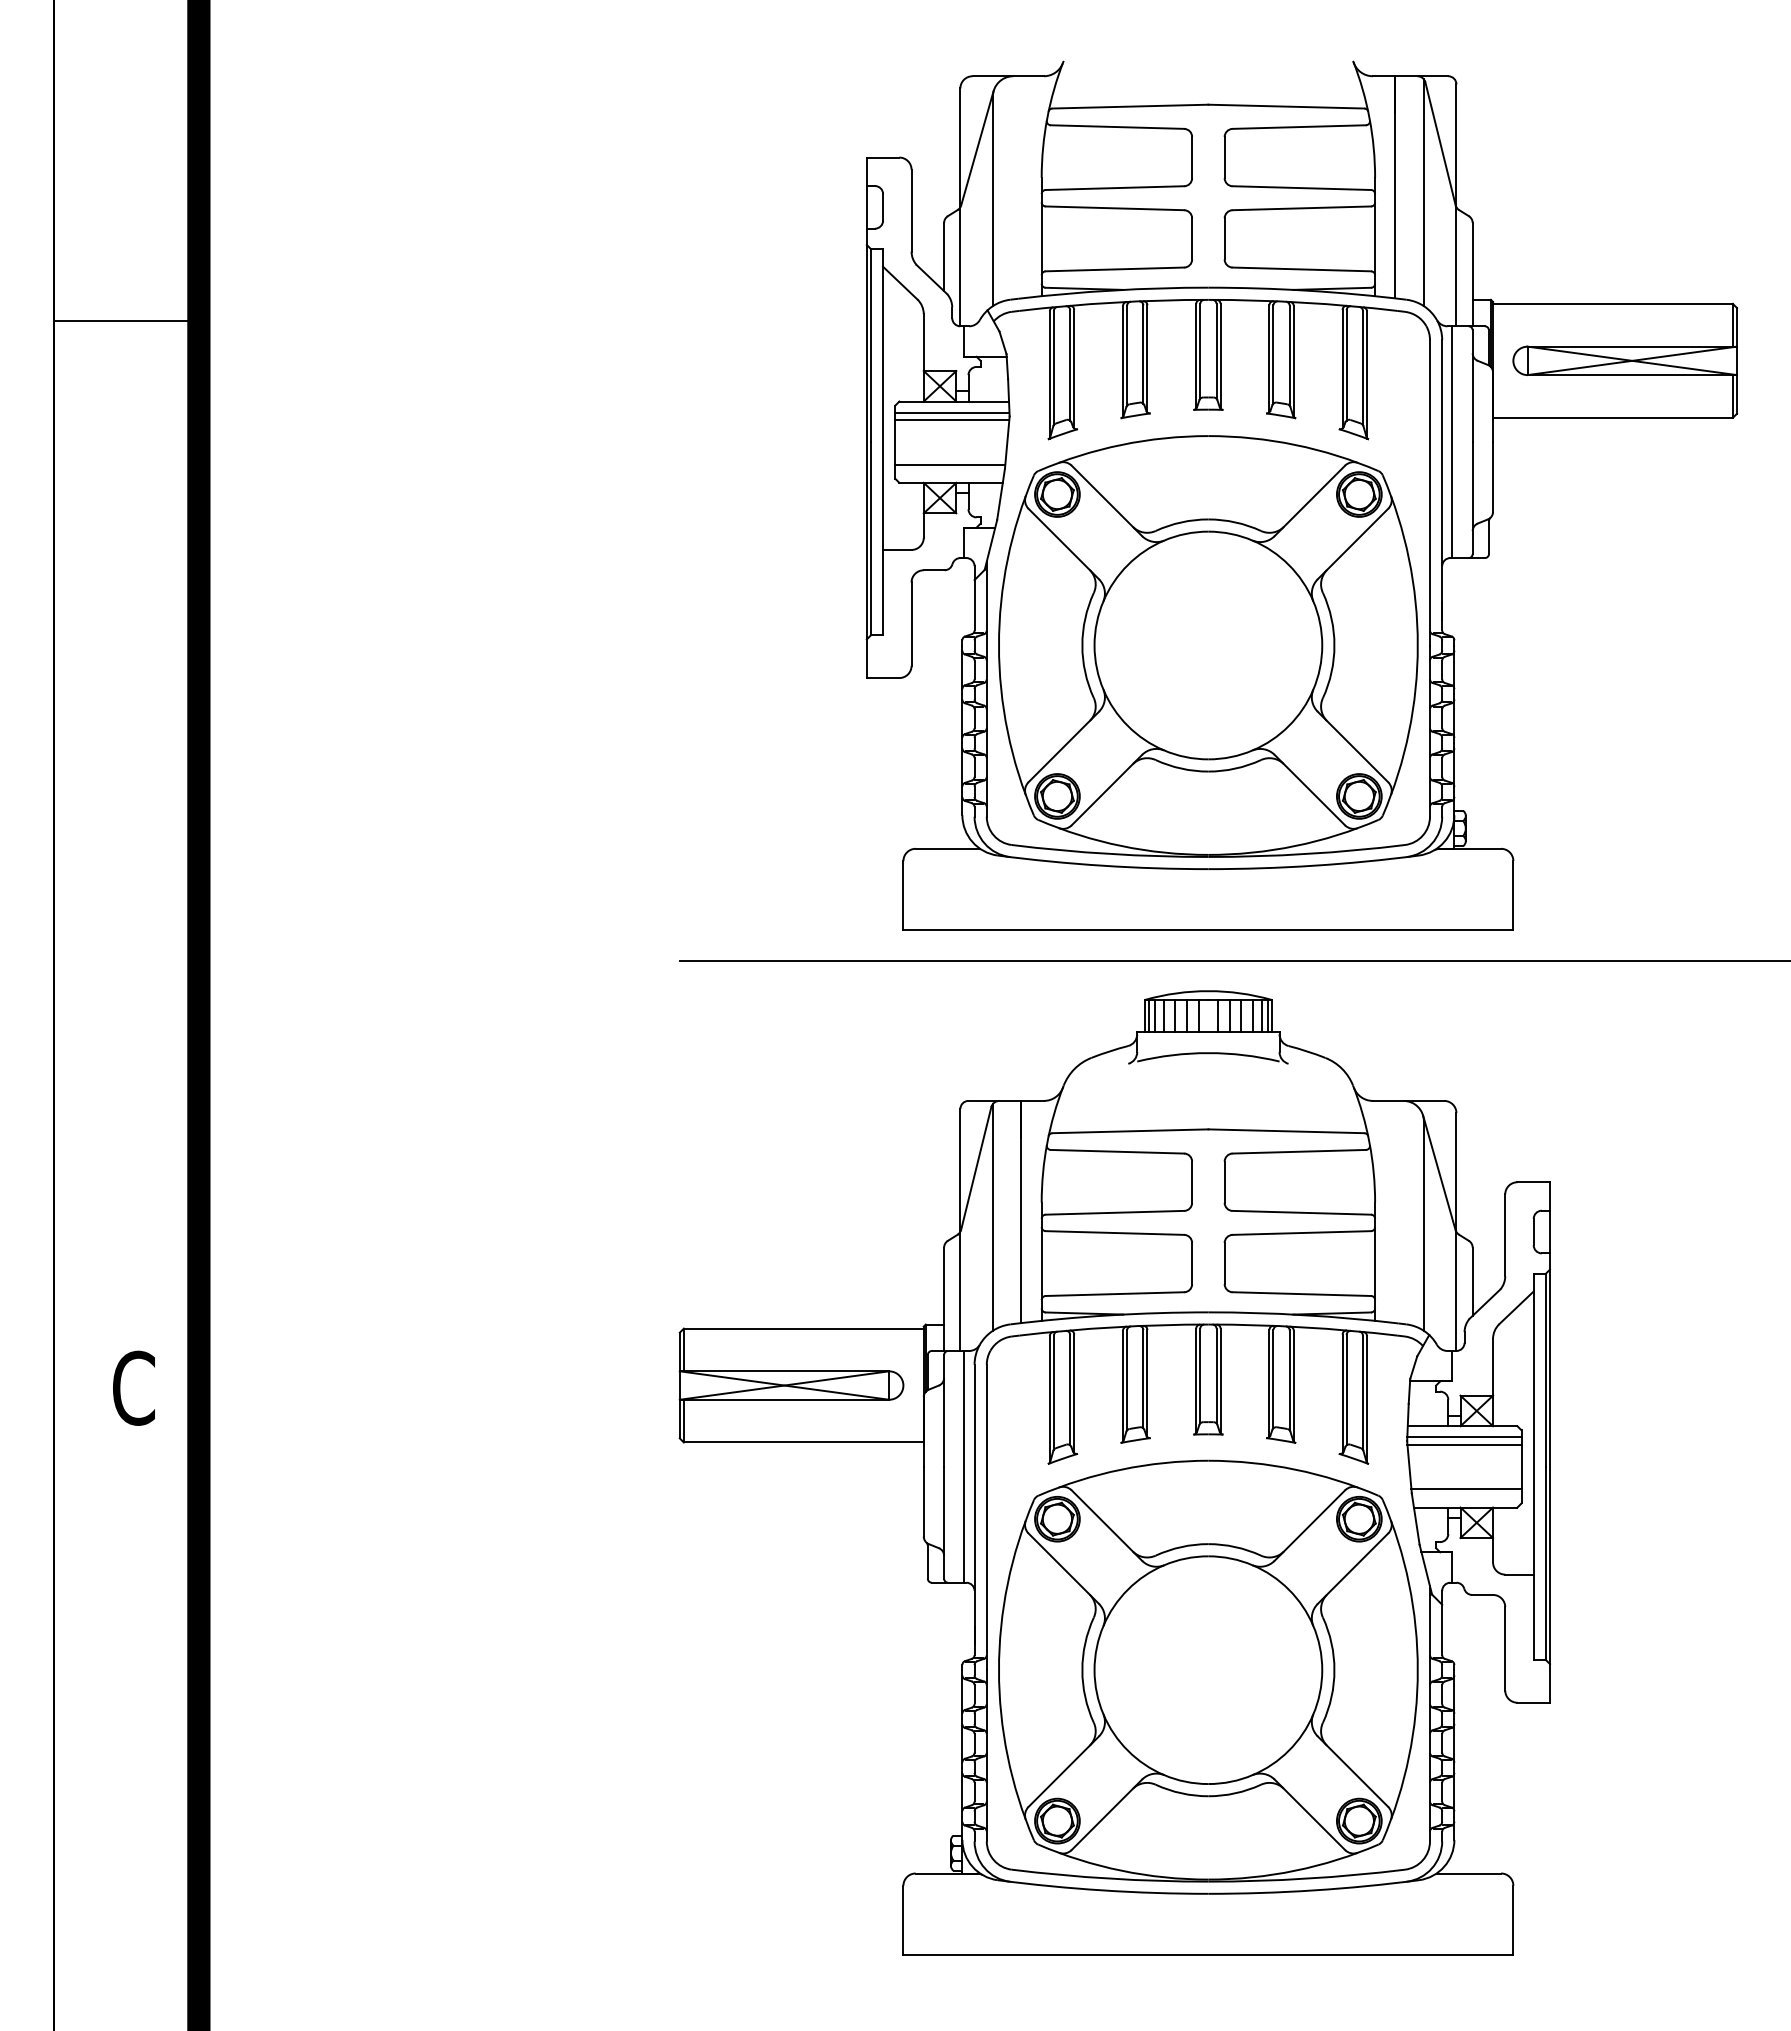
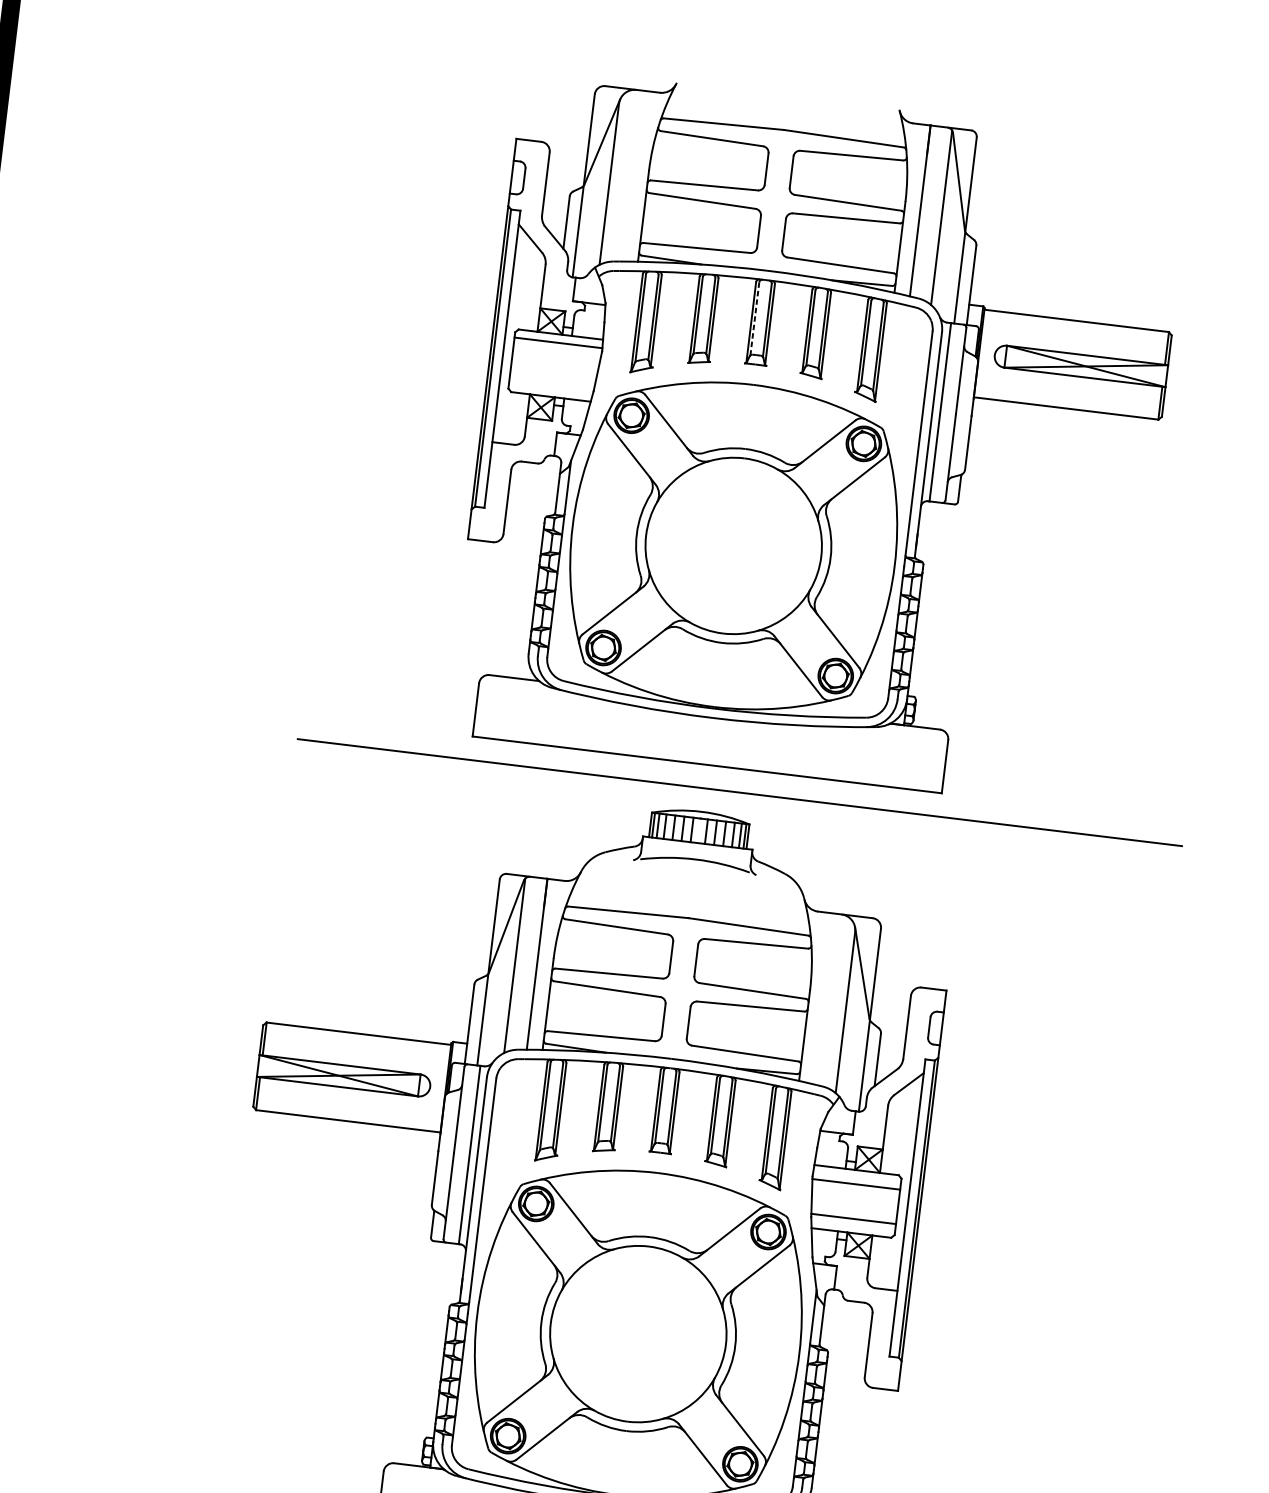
line: (1200, 351) -> (755, 319), solid -> dashed
line: (952, 419) -> (557, 348), removed
line: (950, 464) -> (552, 382), removed
line: (1464, 1437) -> (857, 1178), removed

